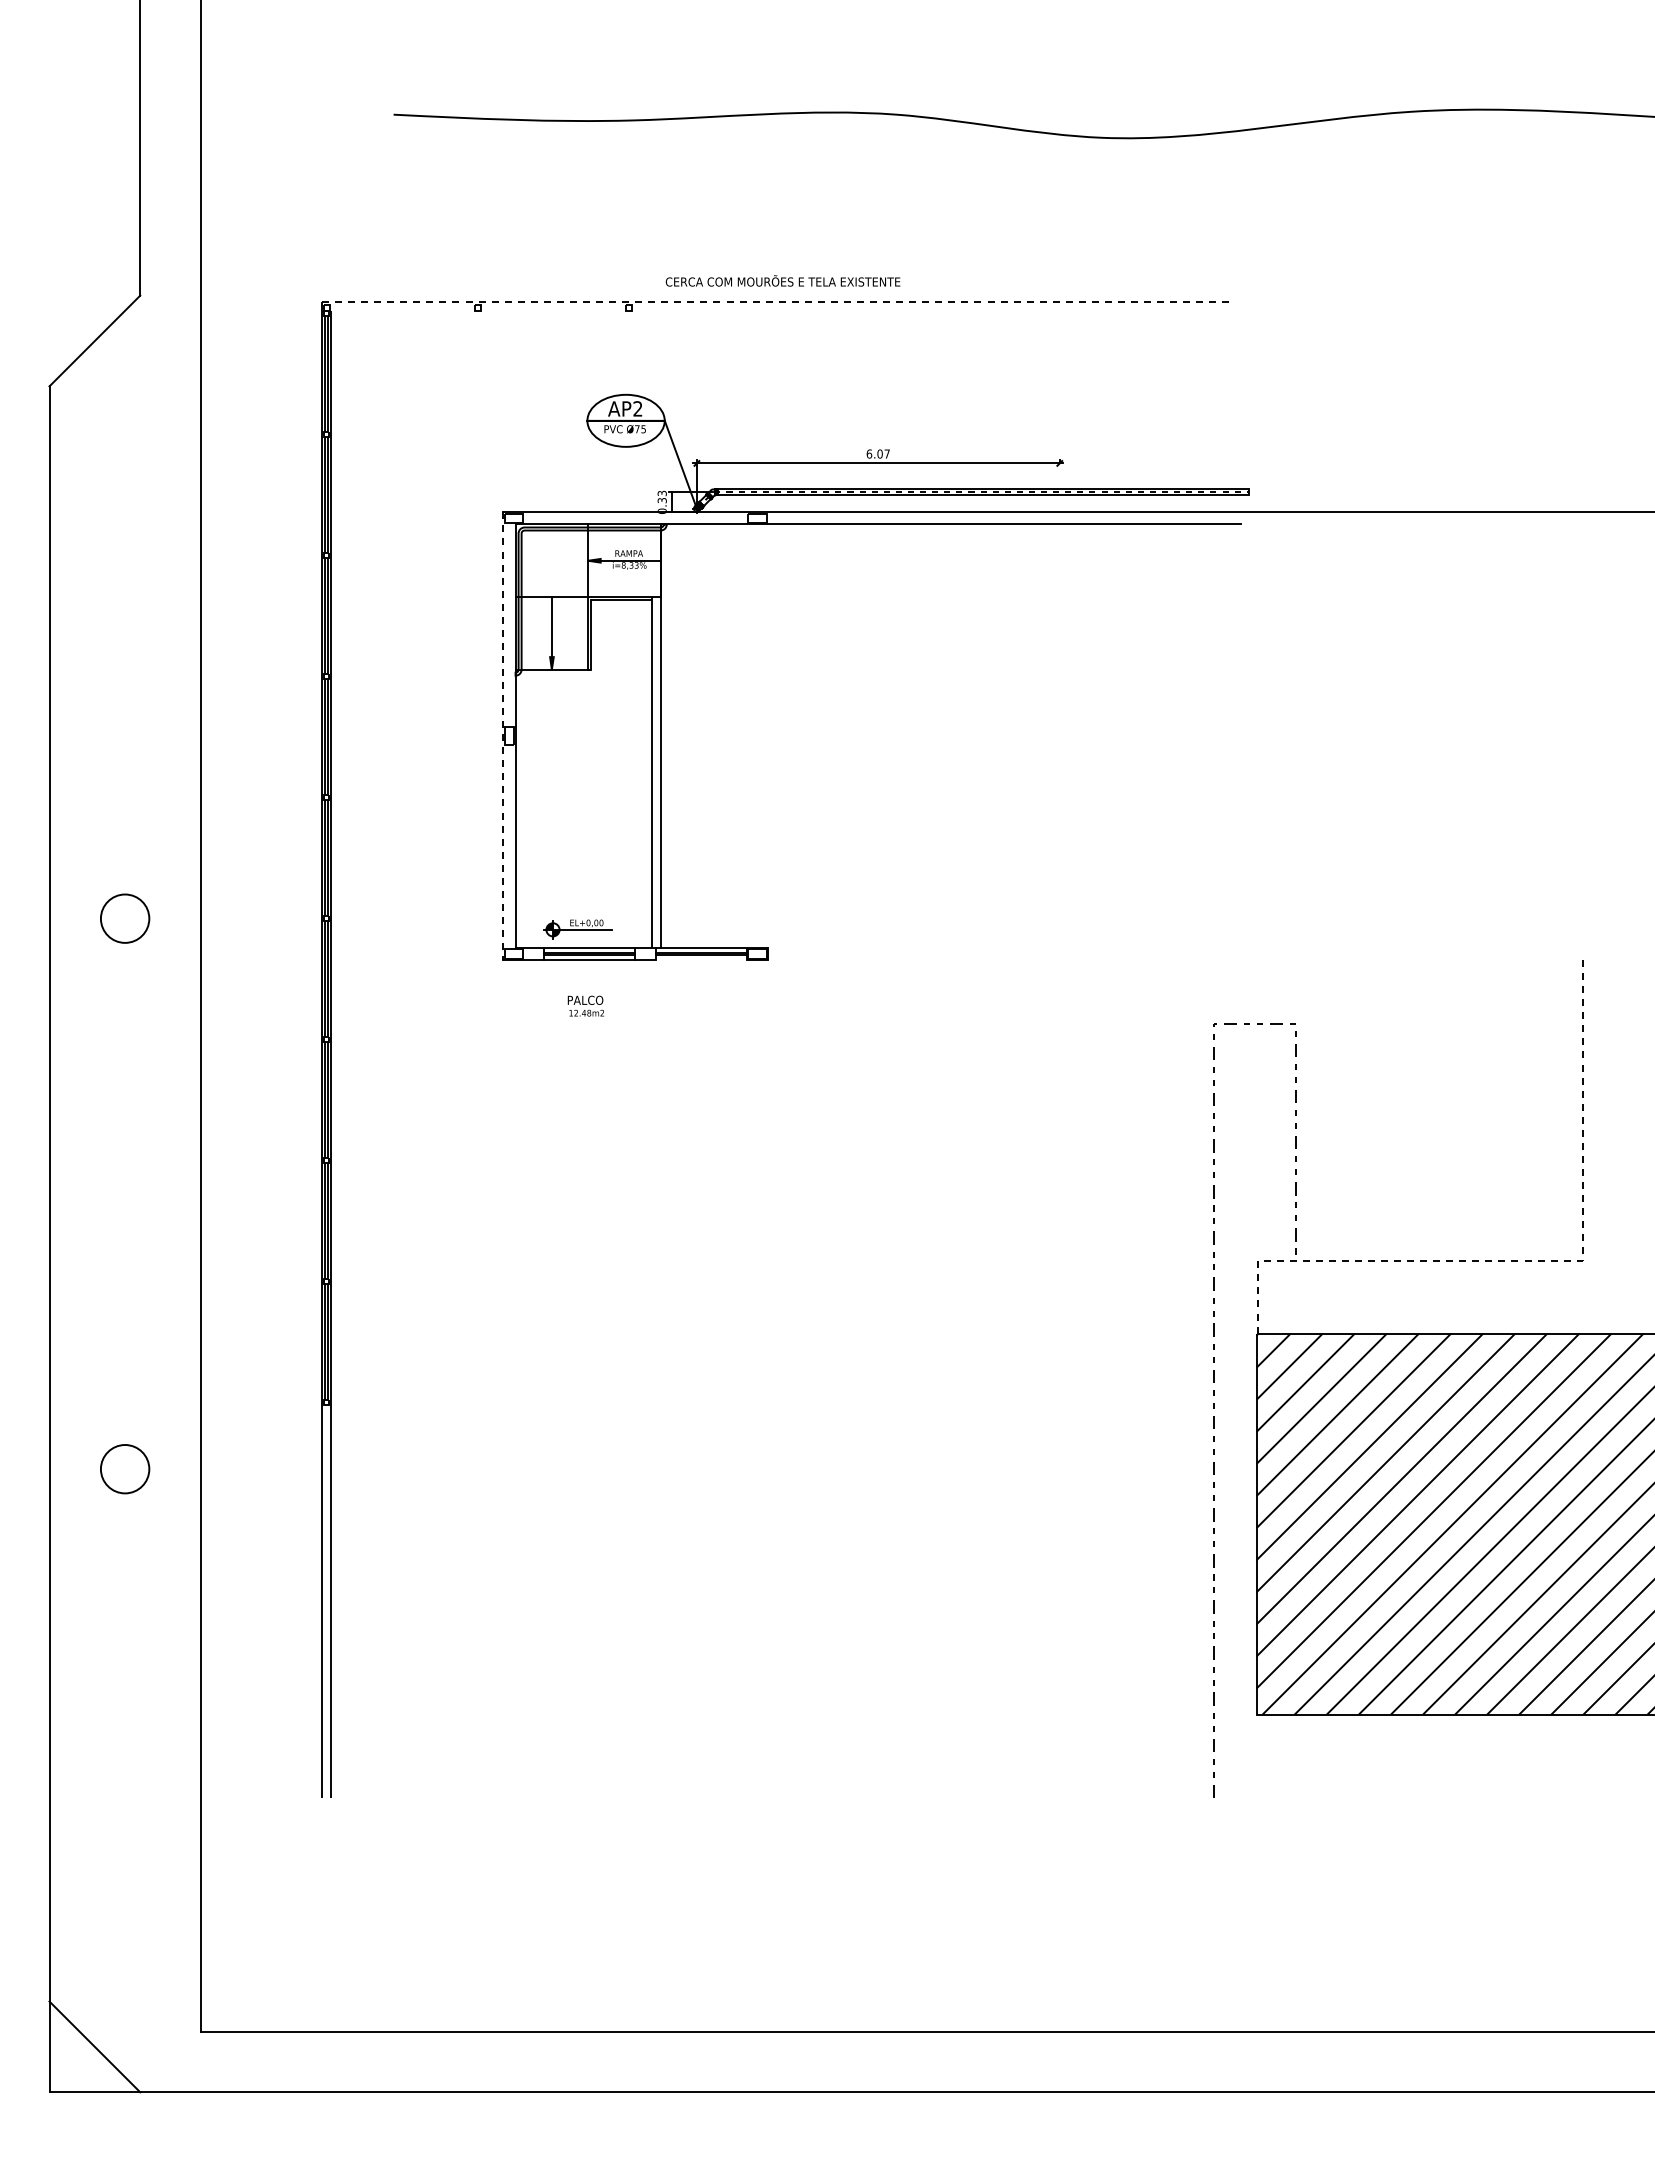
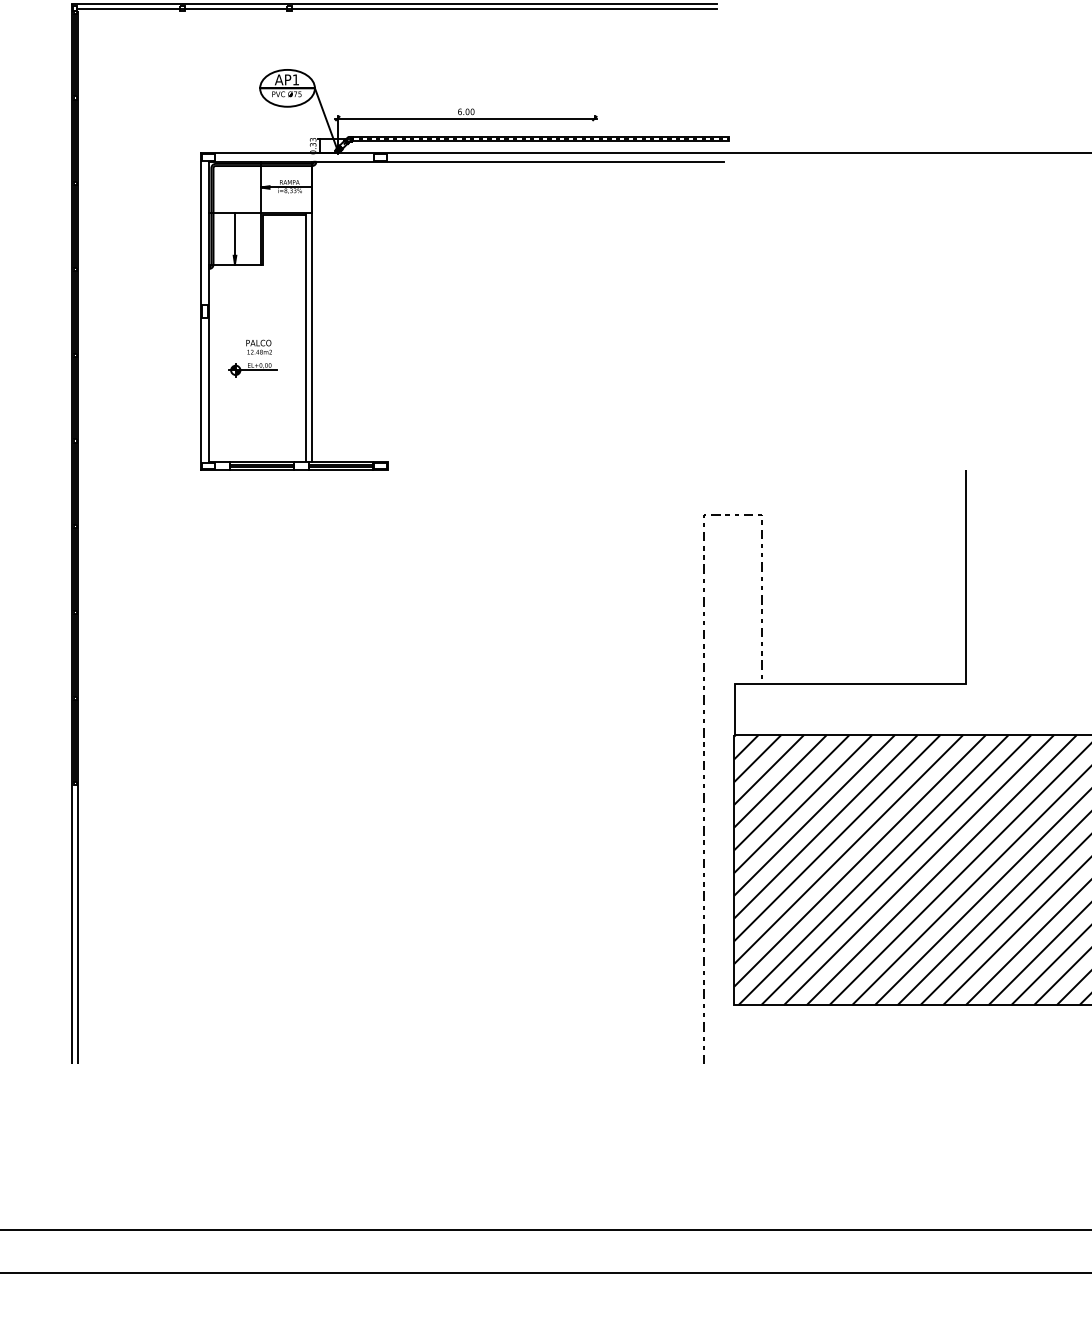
line: (777, 302) -> (394, 4), dashed -> solid
line: (780, 308) -> (396, 8), added
text: (637, 408) -> (295, 79), AP2 -> AP1
text: (886, 453) -> (472, 111), 6.07 -> 6.00
line: (503, 736) -> (200, 312), dashed -> solid
part: (577, 929) -> (253, 370), moved
line: (701, 960) -> (340, 470), added
text: (585, 1005) -> (258, 346), moved
line: (1534, 1260) -> (931, 683), dashed -> solid

